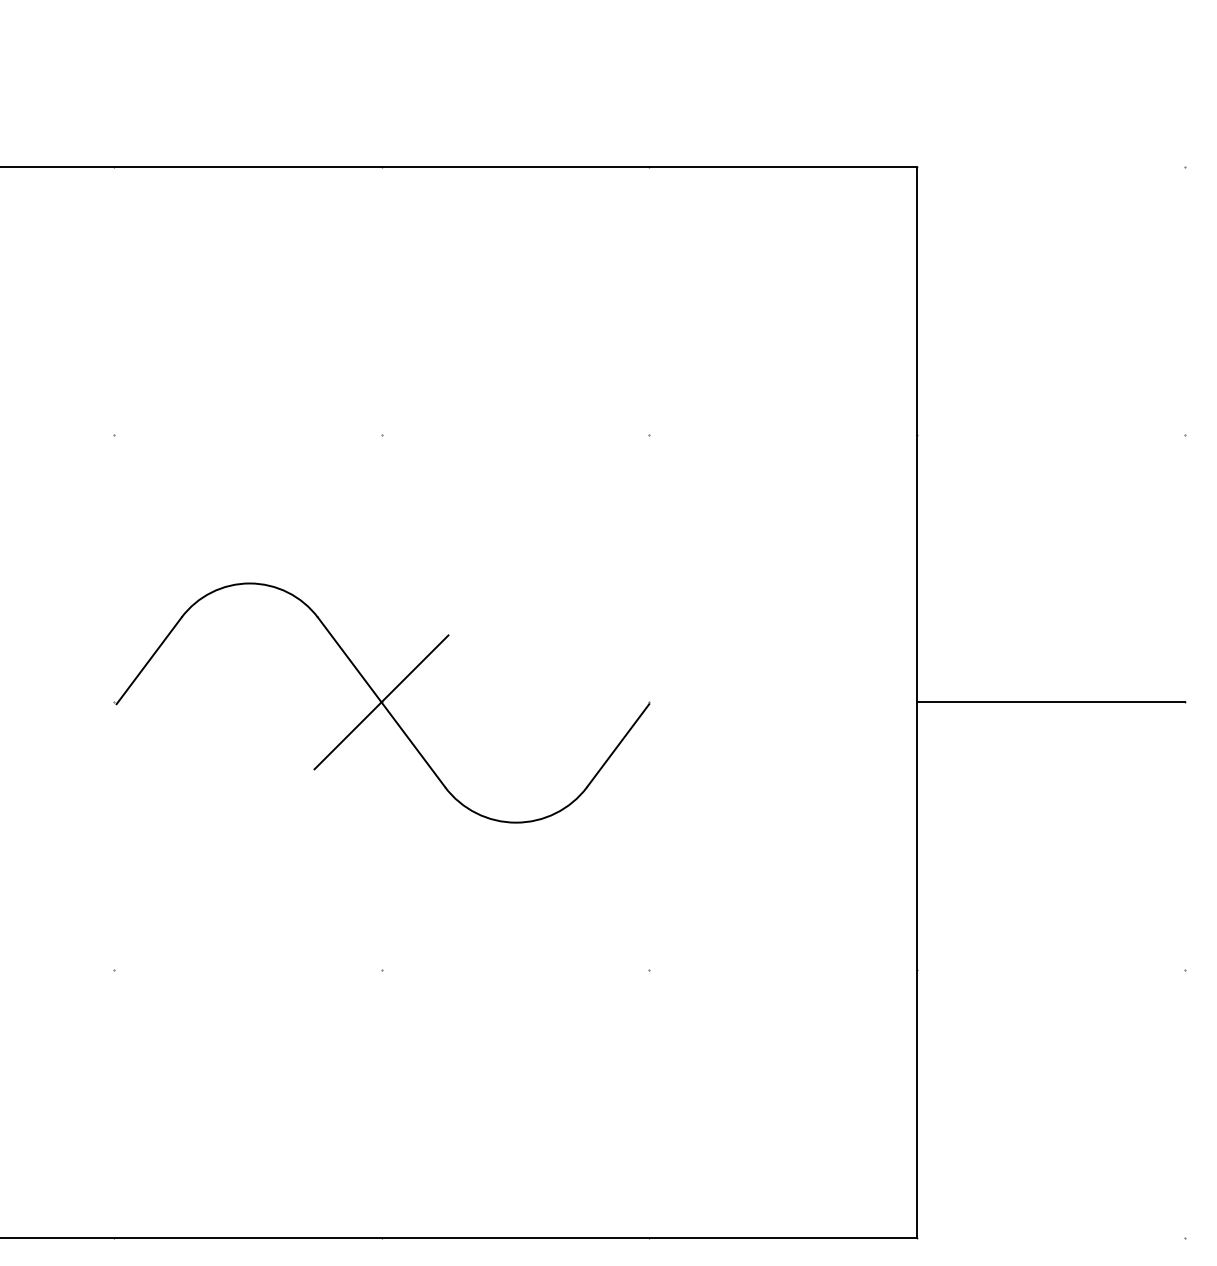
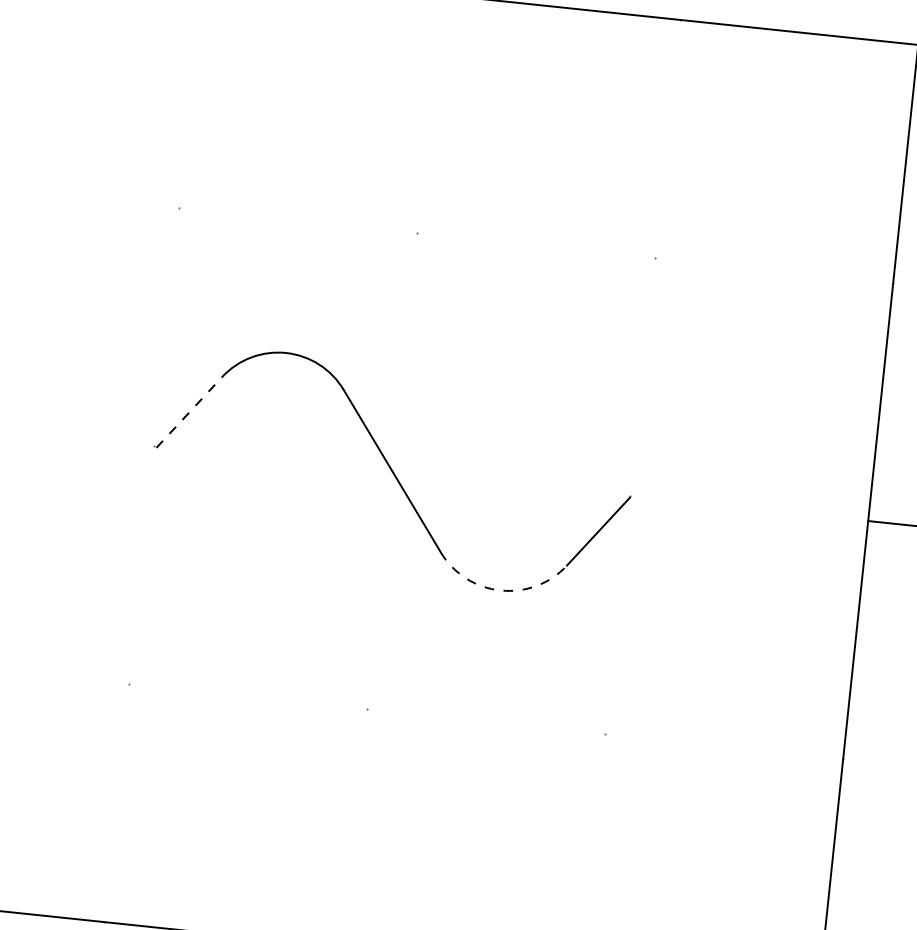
line: (149, 660) -> (189, 412), solid -> dashed
line: (381, 702) -> (392, 471), removed
arc: (516, 822) -> (500, 590), solid -> dashed

